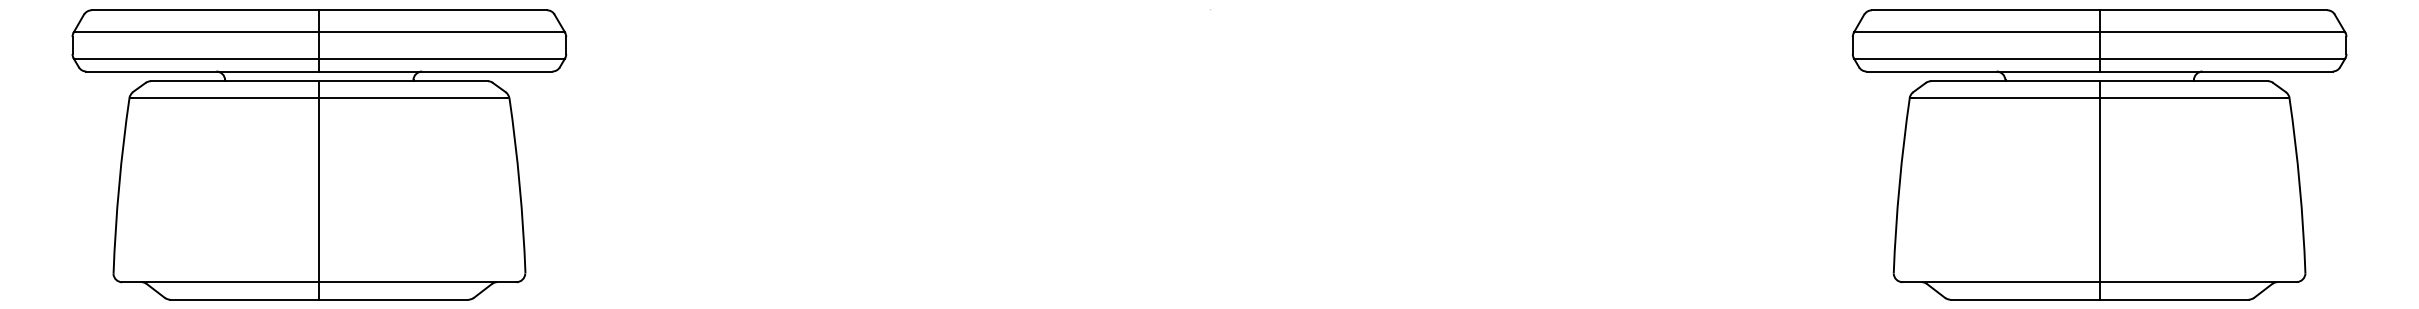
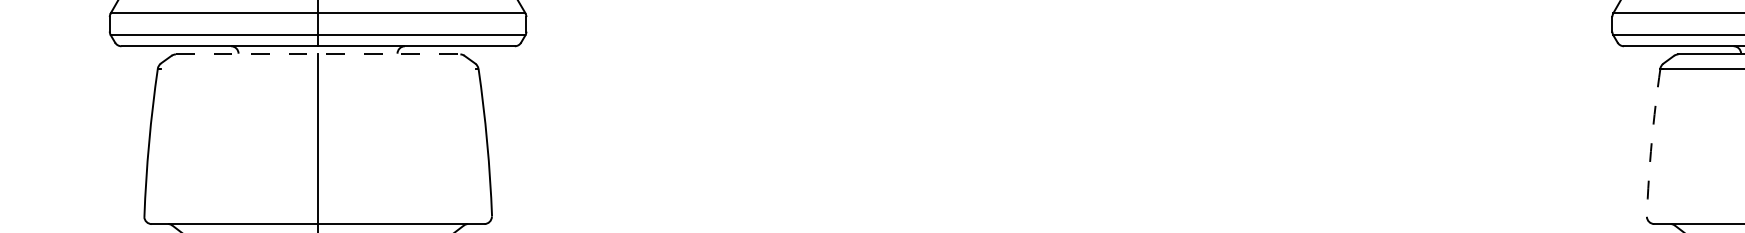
line: (319, 81) -> (318, 54), solid -> dashed
line: (319, 98) -> (318, 69), removed
arc: (1899, 185) -> (1651, 142), solid -> dashed

